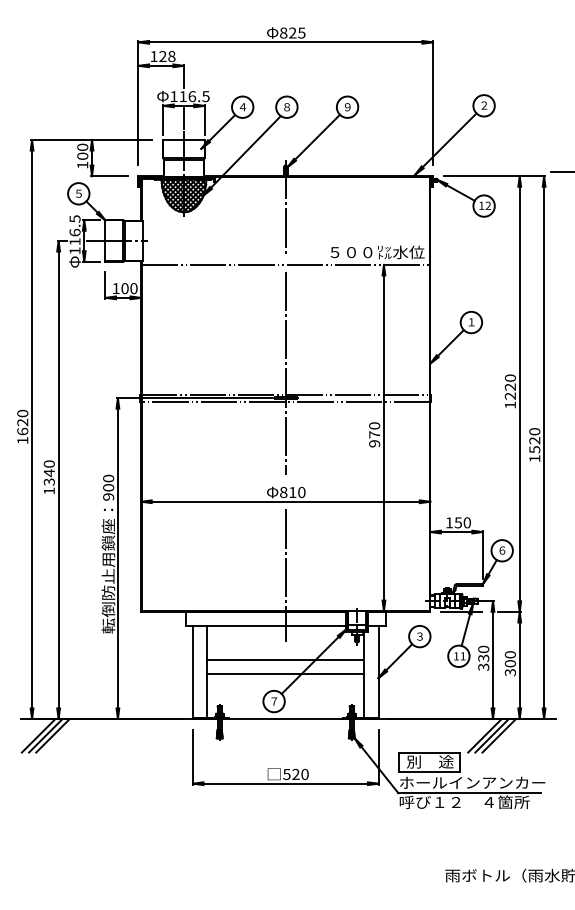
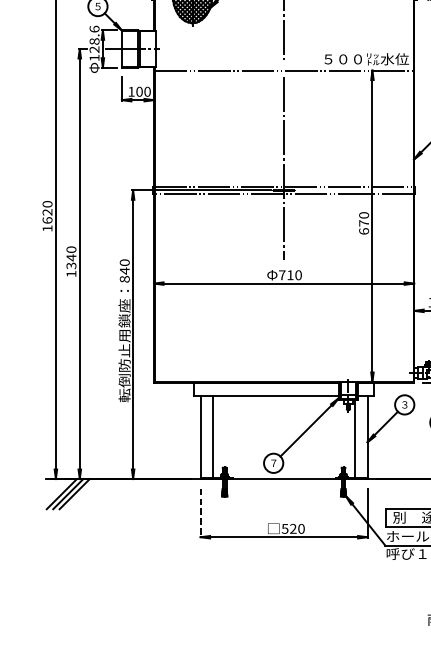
text: (74, 230) -> (94, 39), 116.5 -> 128.6
text: (374, 443) -> (363, 231), 970 -> 670
text: (108, 491) -> (124, 274), 900 -> 840
text: (283, 492) -> (282, 275), 810 -> 710
line: (285, 575) -> (283, 349), removed
line: (285, 660) -> (283, 426), removed
line: (285, 674) -> (283, 438), removed
line: (192, 757) -> (200, 513), solid -> dashed

